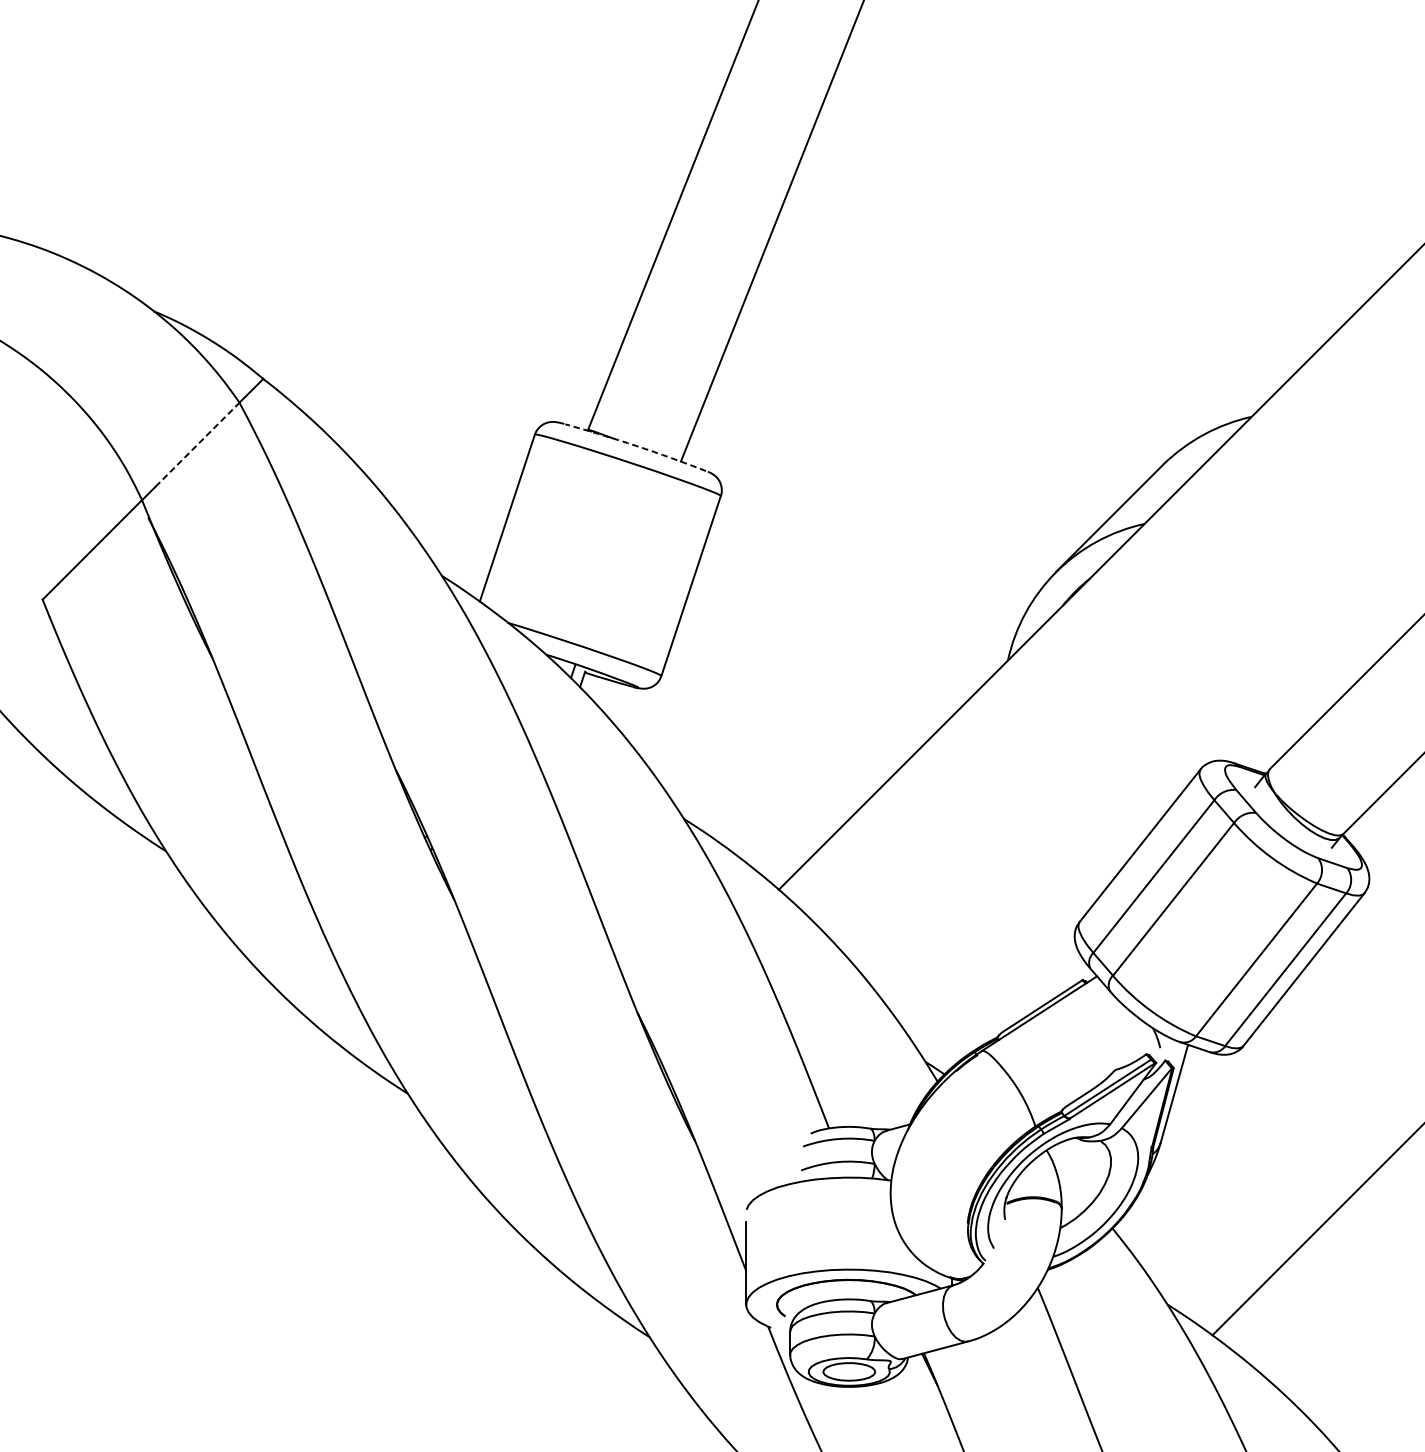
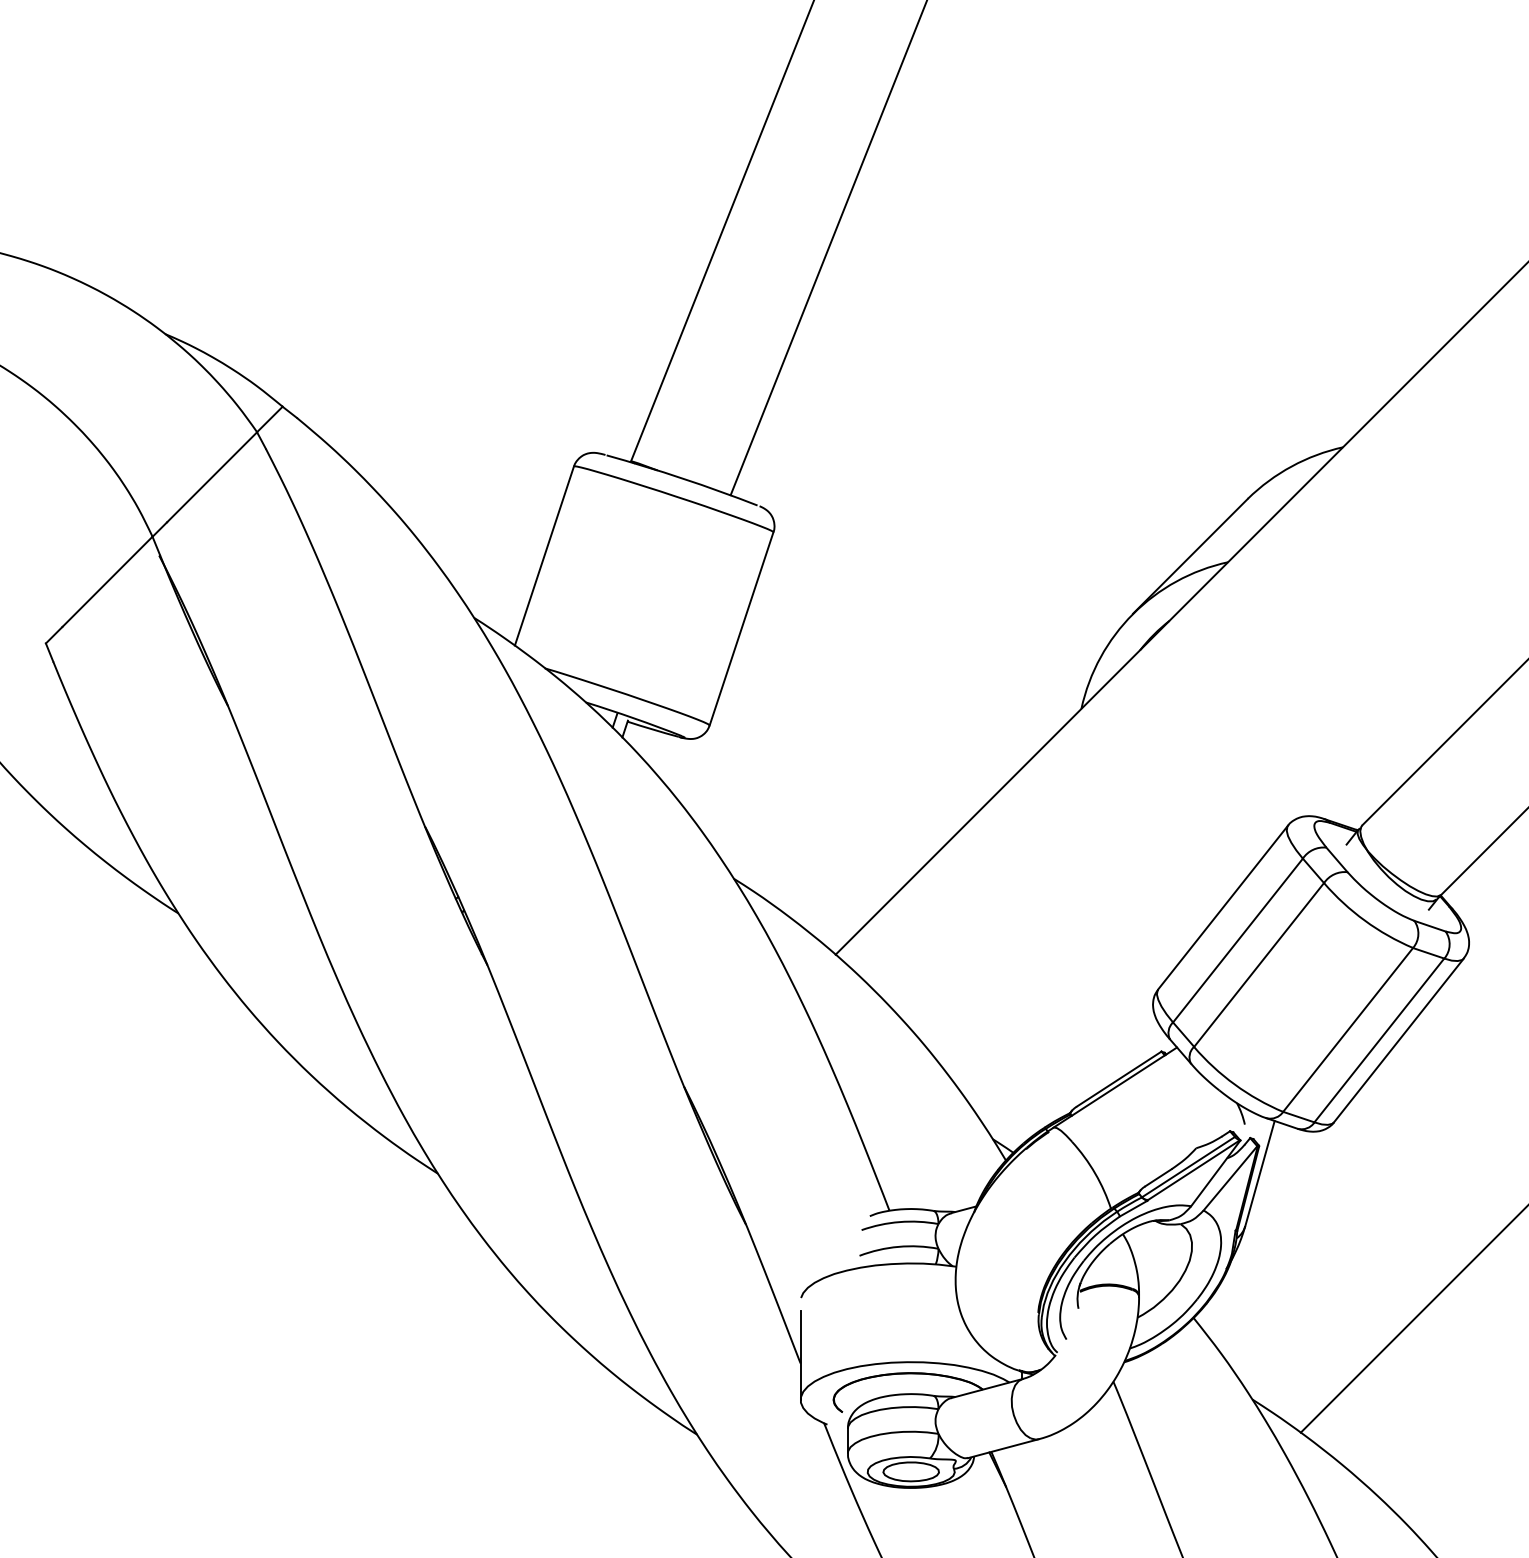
line: (197, 444) -> (212, 477), dashed -> solid
arc: (636, 445) -> (682, 478), dashed -> solid

